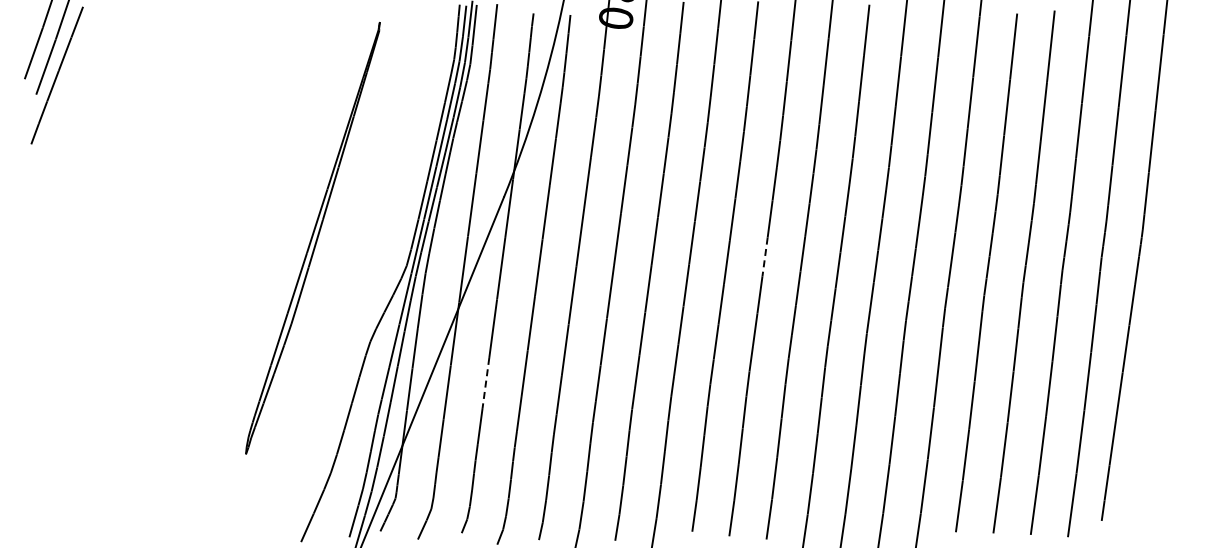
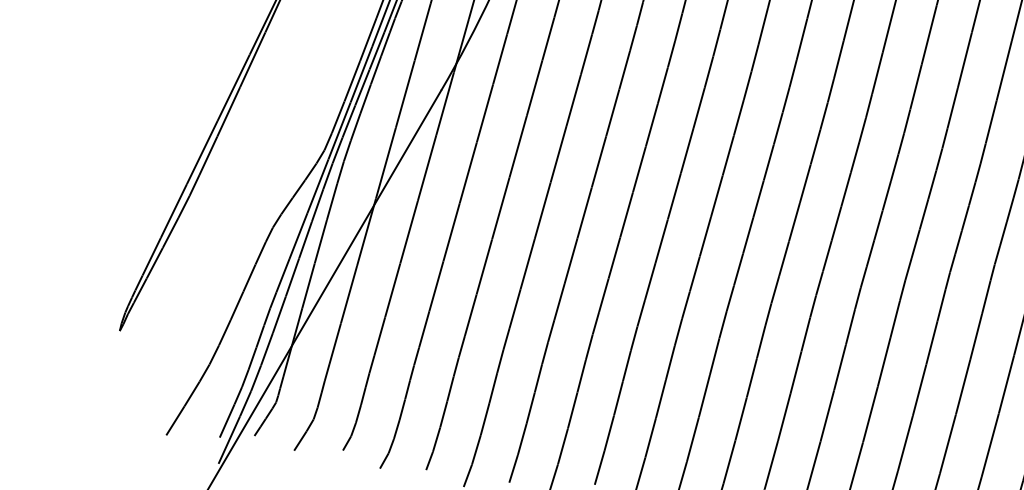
line: (765, 257) -> (717, 196), dashed -> solid
line: (485, 383) -> (392, 290), dashed -> solid

